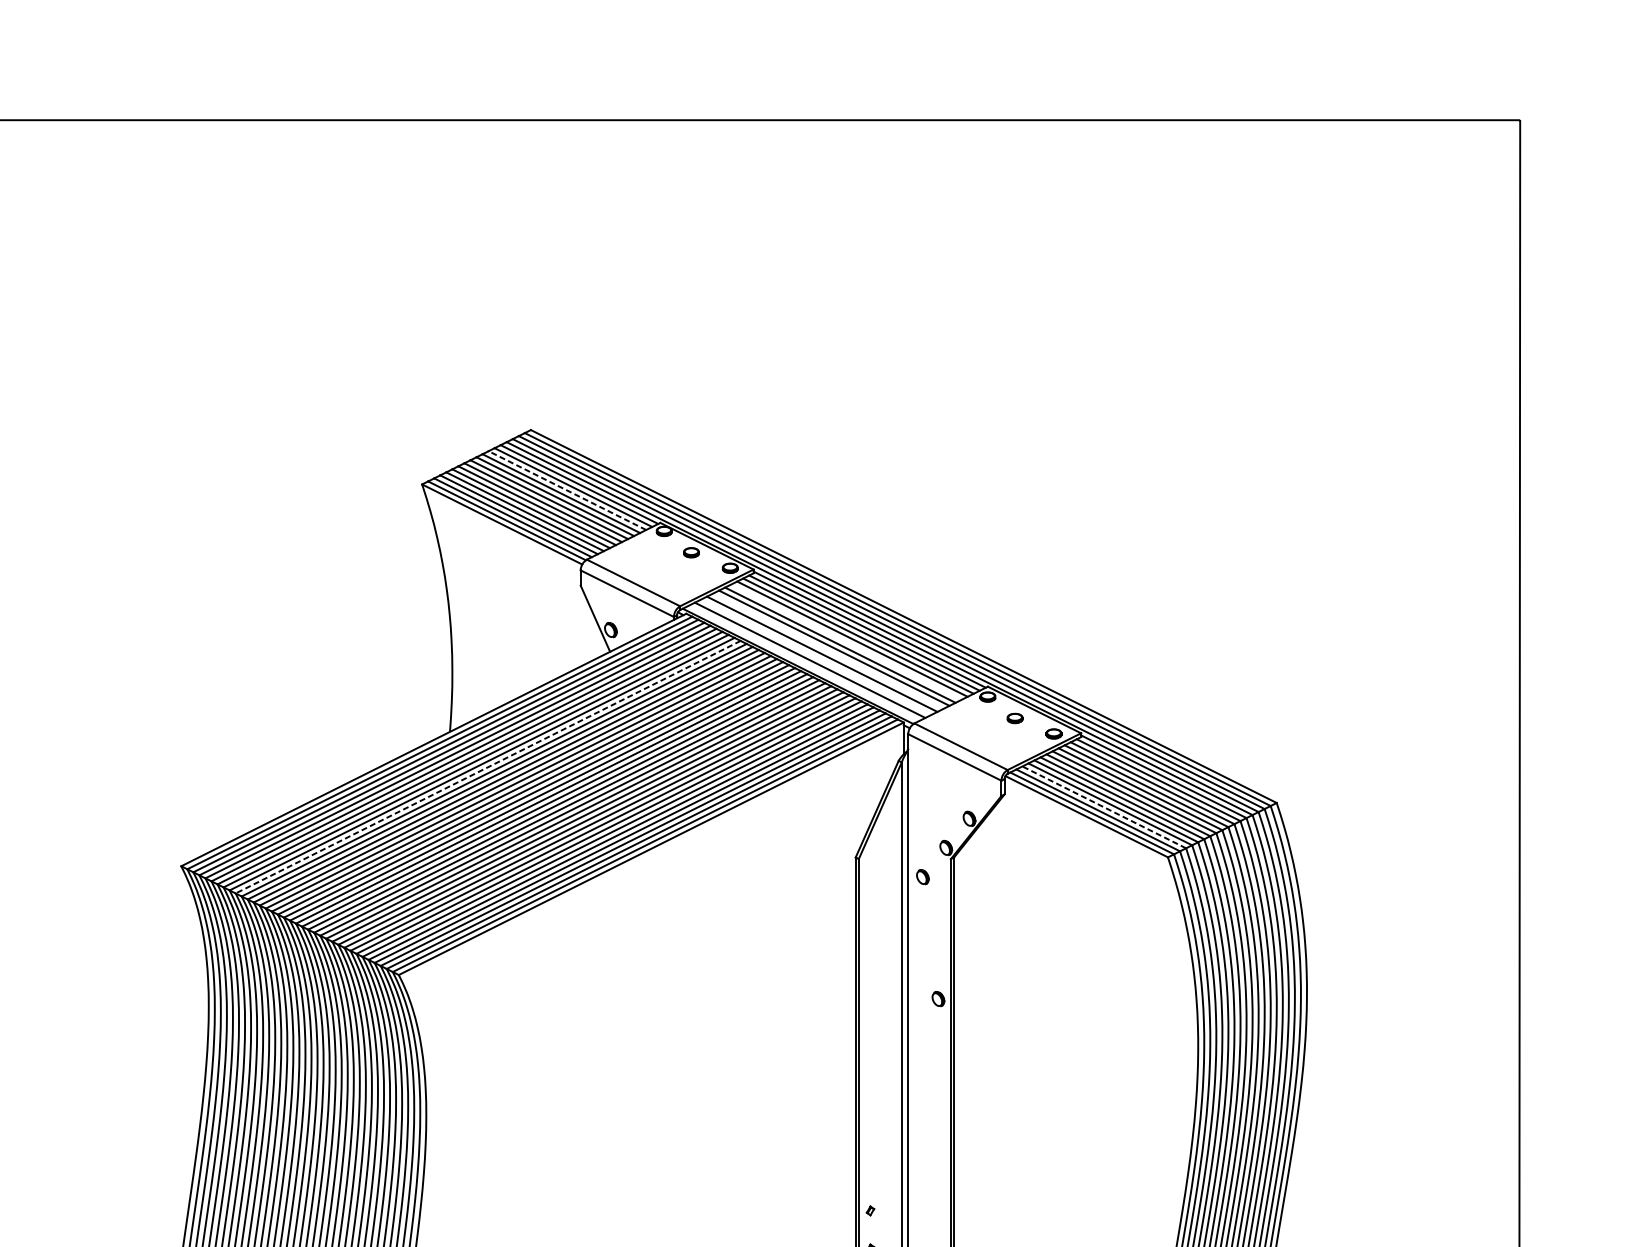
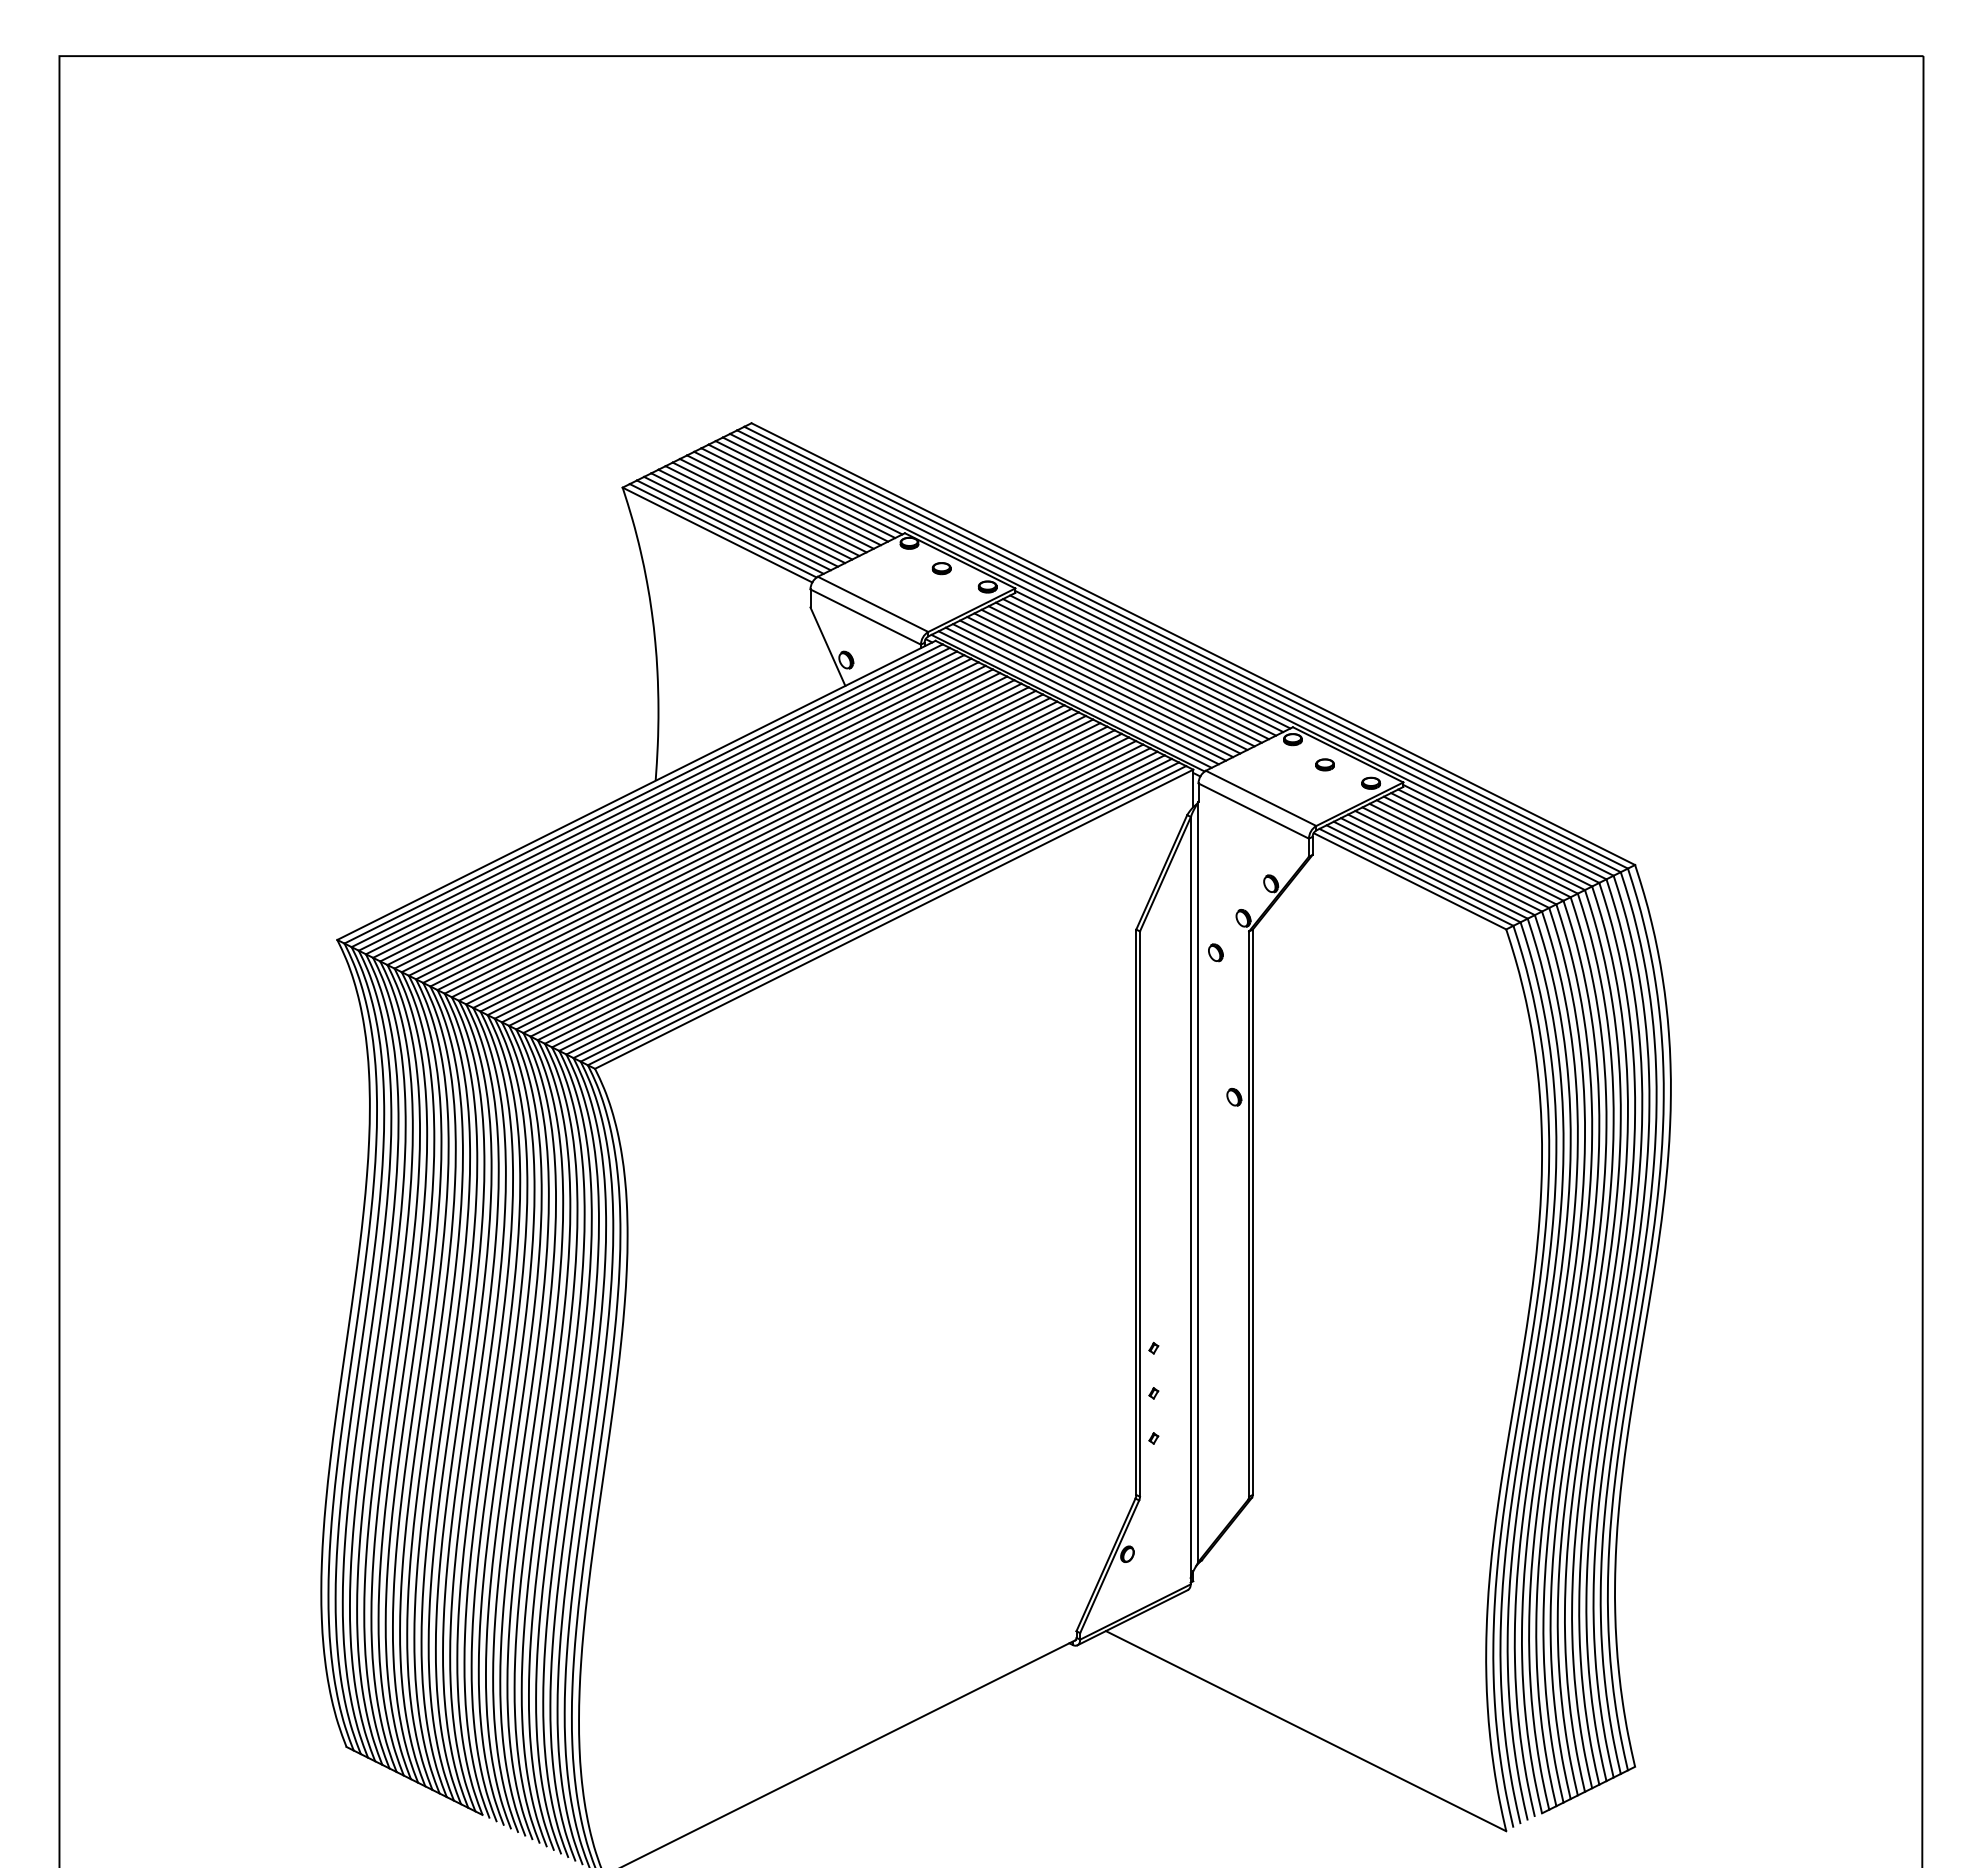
line: (567, 490) -> (794, 494), dashed -> solid
line: (845, 642) -> (1124, 674), added
line: (828, 651) -> (1103, 685), added
line: (816, 657) -> (1089, 692), added
line: (803, 663) -> (1074, 699), added
line: (487, 767) -> (700, 822), dashed -> solid
line: (1104, 807) -> (1430, 870), dashed -> solid

